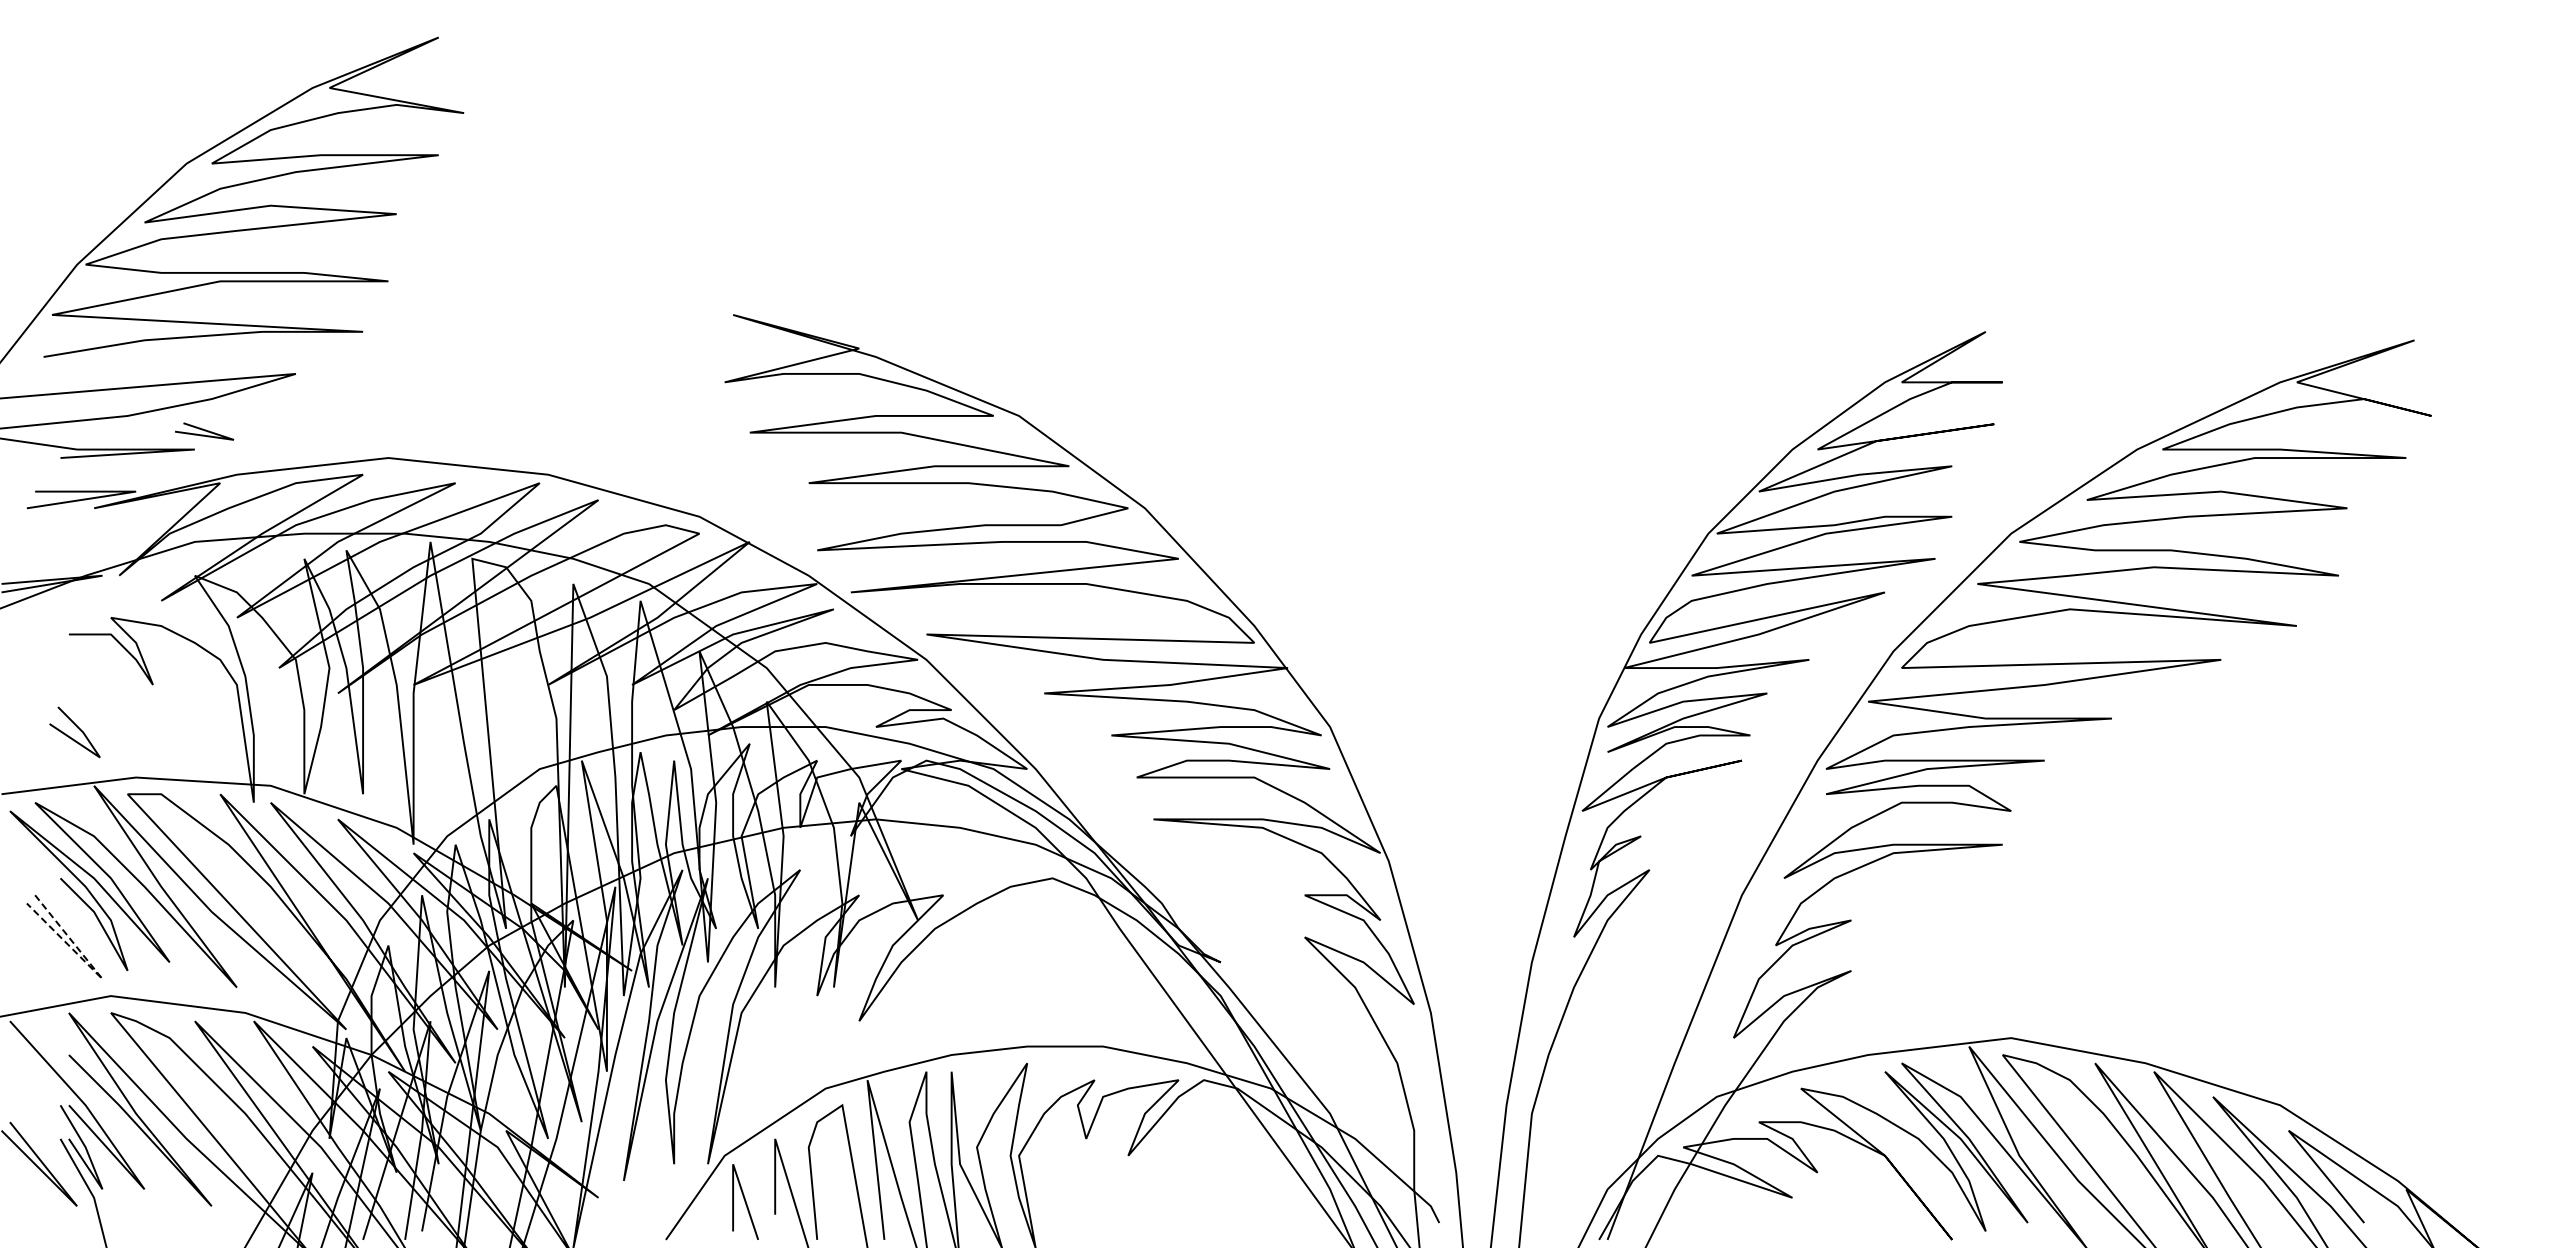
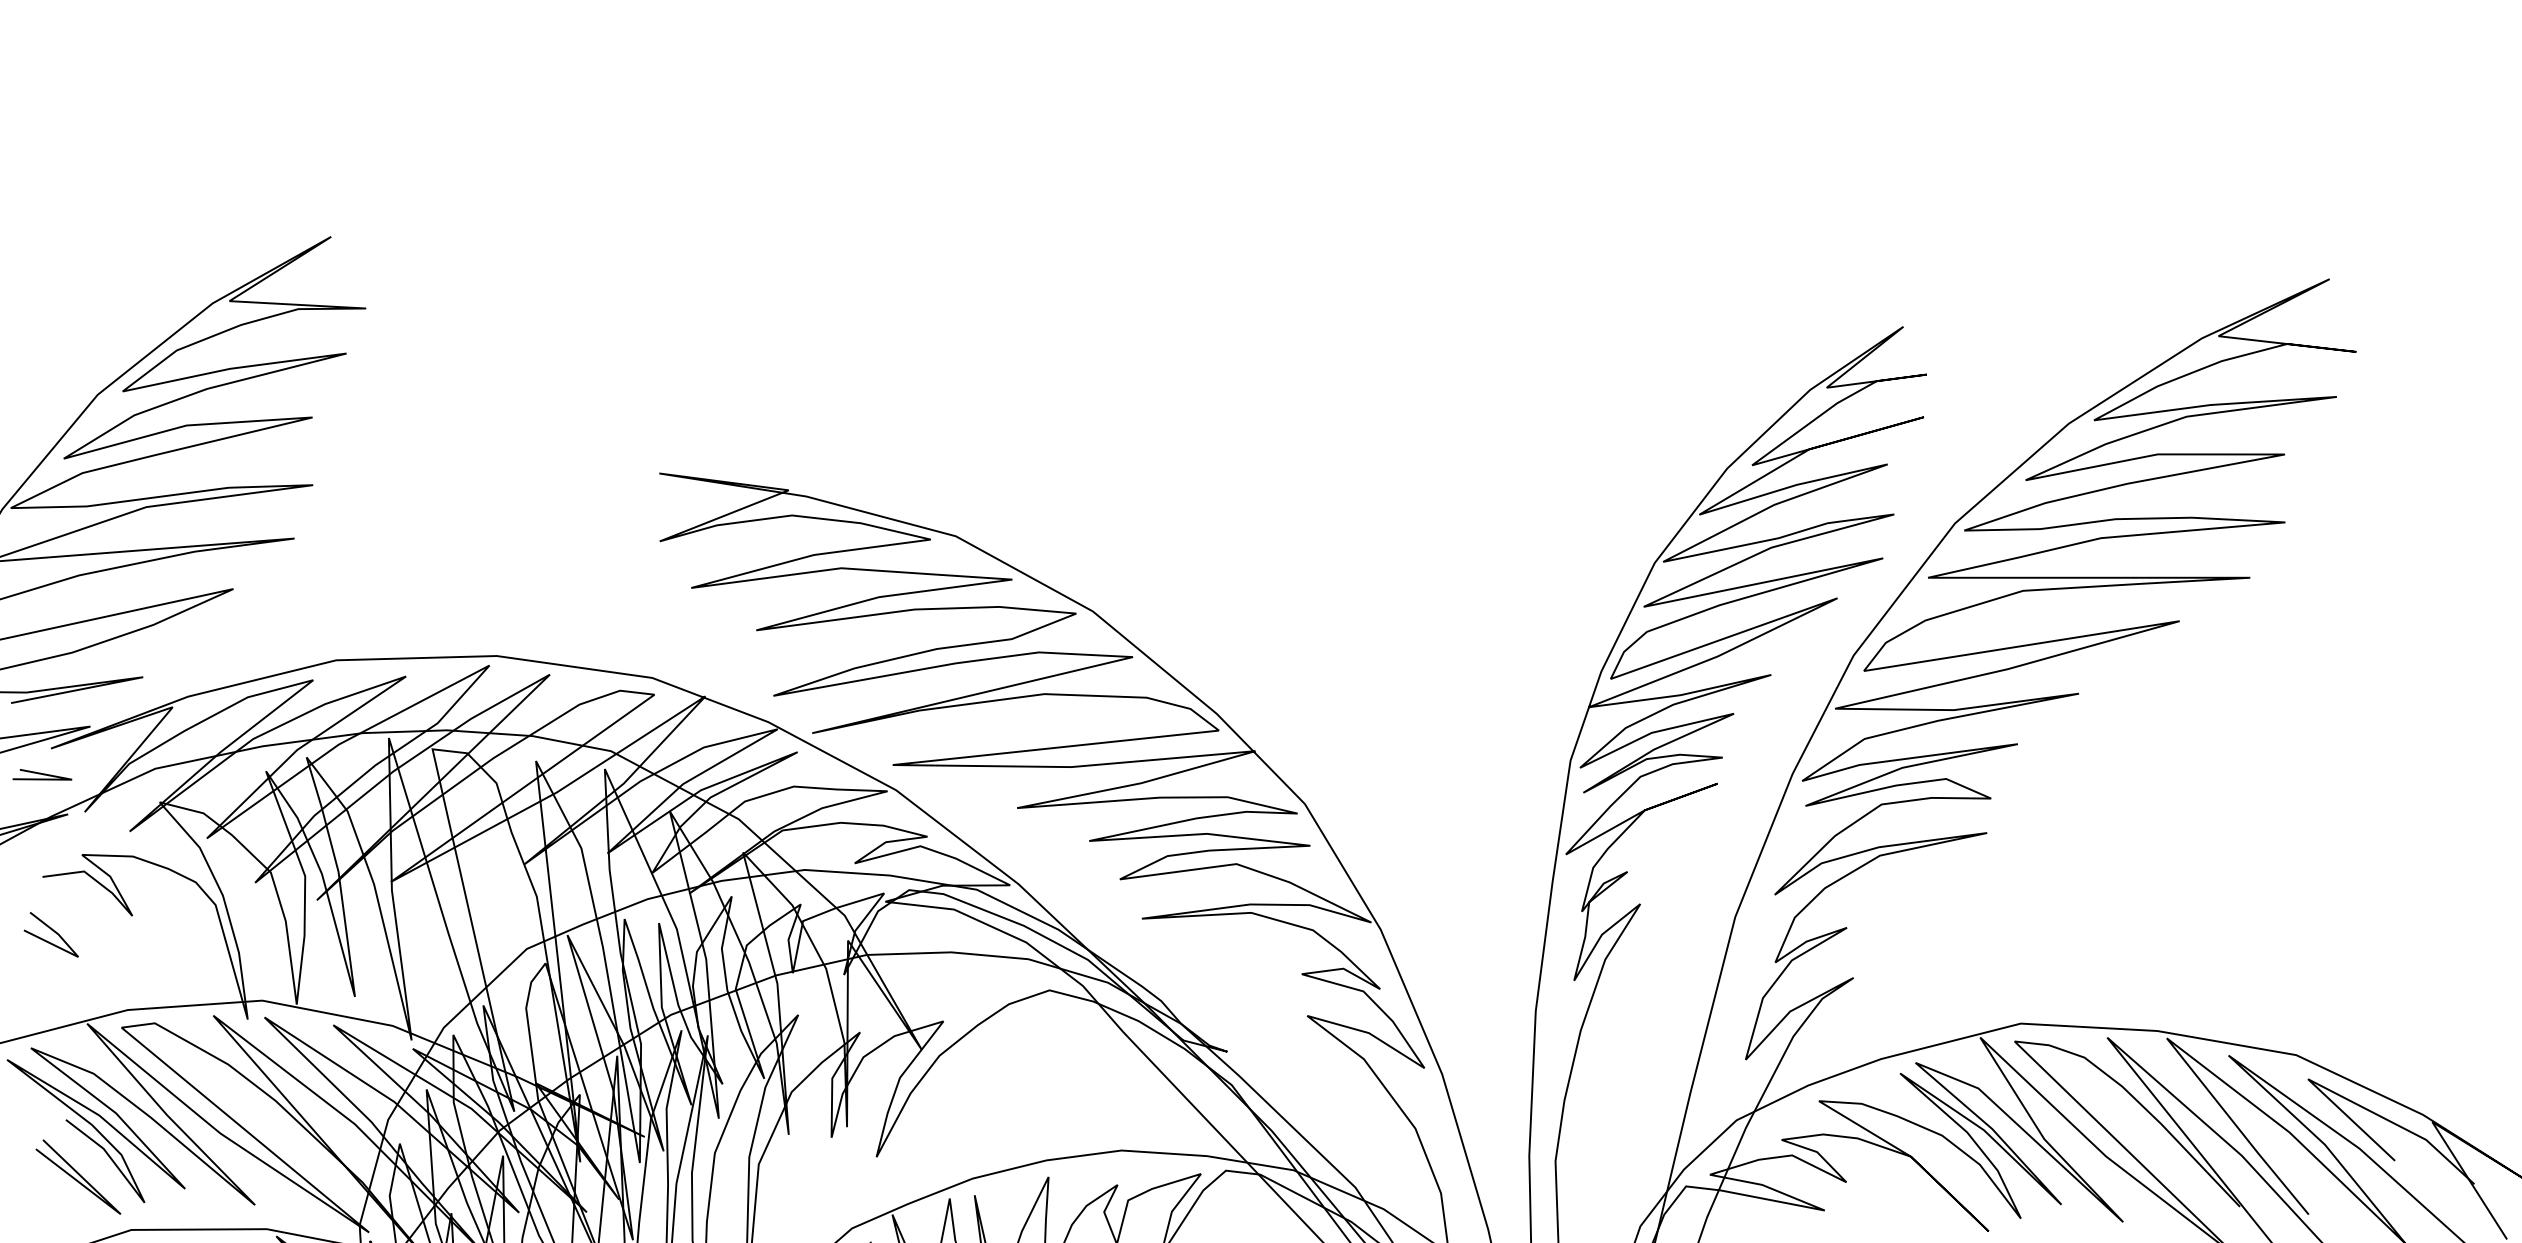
line: (204, 431) -> (41, 775), moved
line: (77, 728) -> (52, 931), moved
line: (102, 979) -> (120, 1214), dashed -> solid

